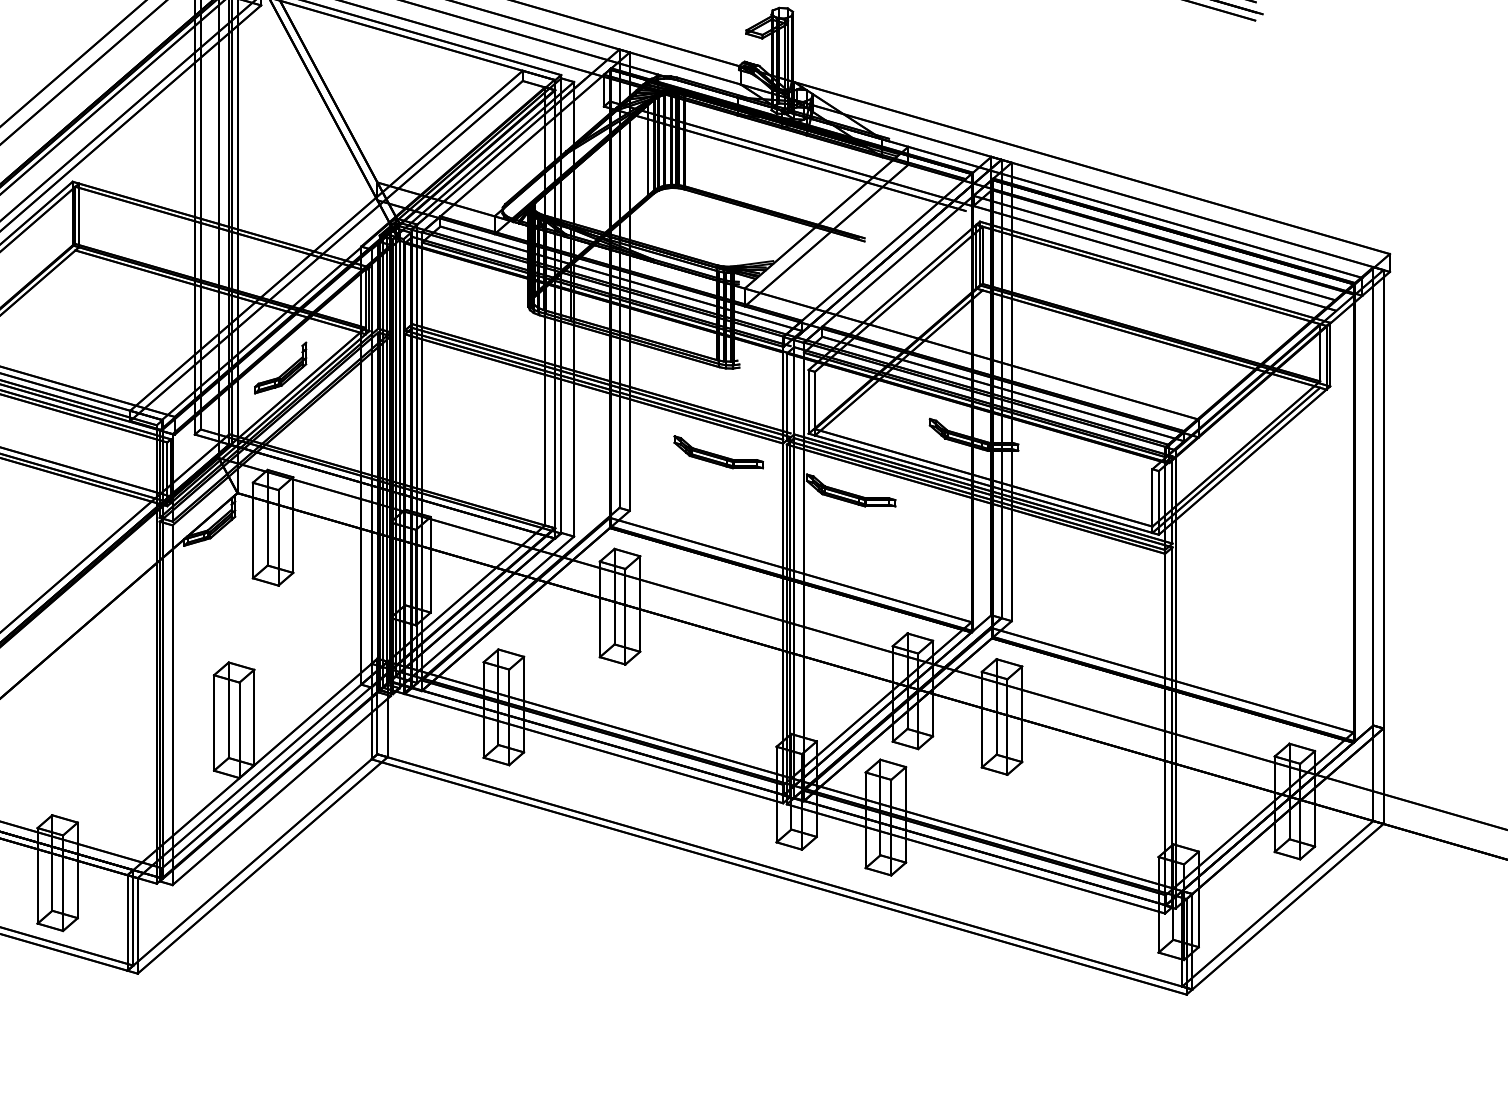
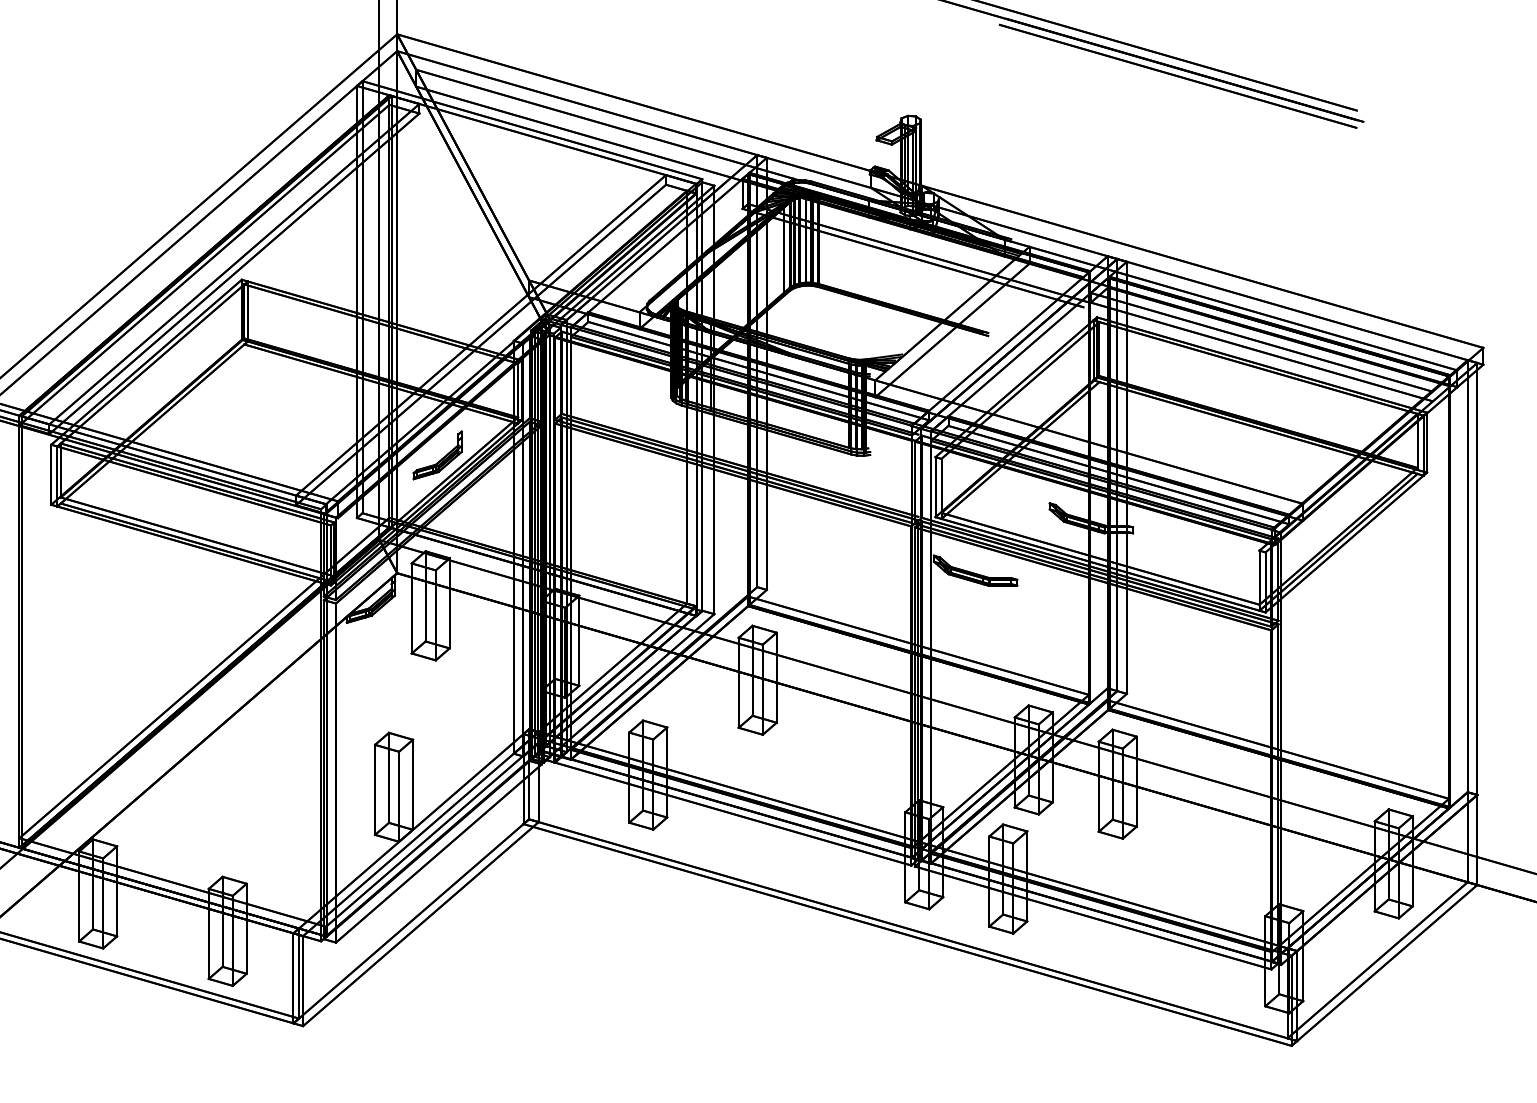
part: (718, 452) -> (850, 534), removed

